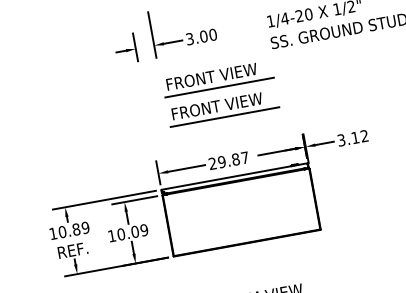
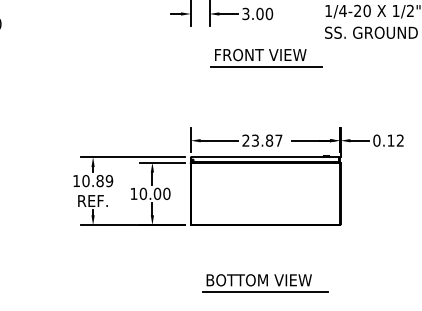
part: (223, 107) -> (266, 87), removed
text: (341, 140) -> (376, 140), 3.12 -> 0.12
text: (222, 161) -> (255, 140), 29.87 -> 23.87
text: (143, 229) -> (166, 193), 10.09 -> 10.00

